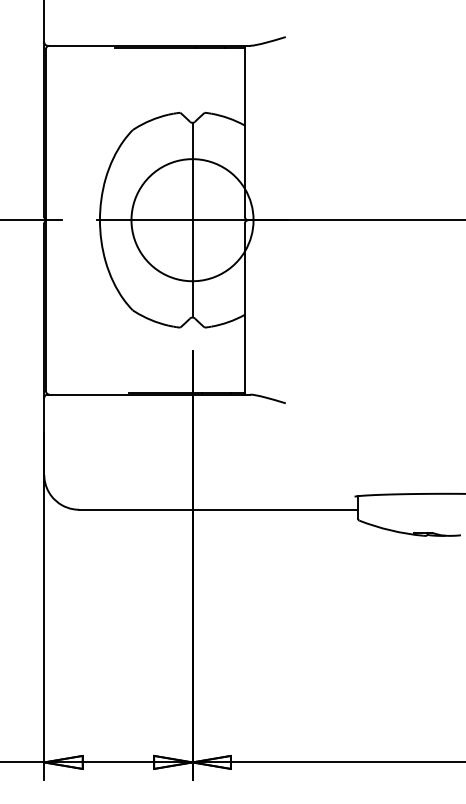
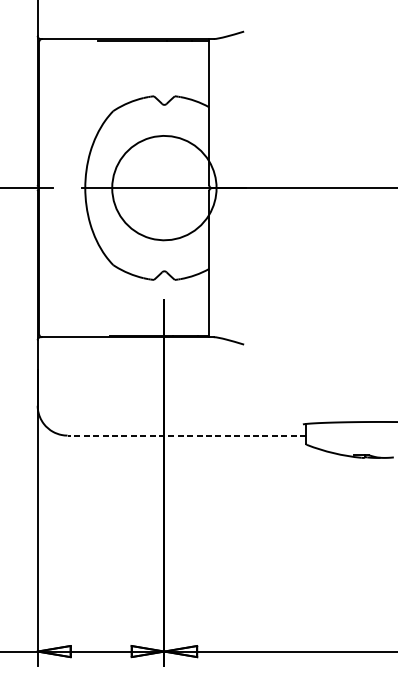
line: (192, 220) -> (164, 188), removed
line: (218, 509) -> (186, 435), solid -> dashed

